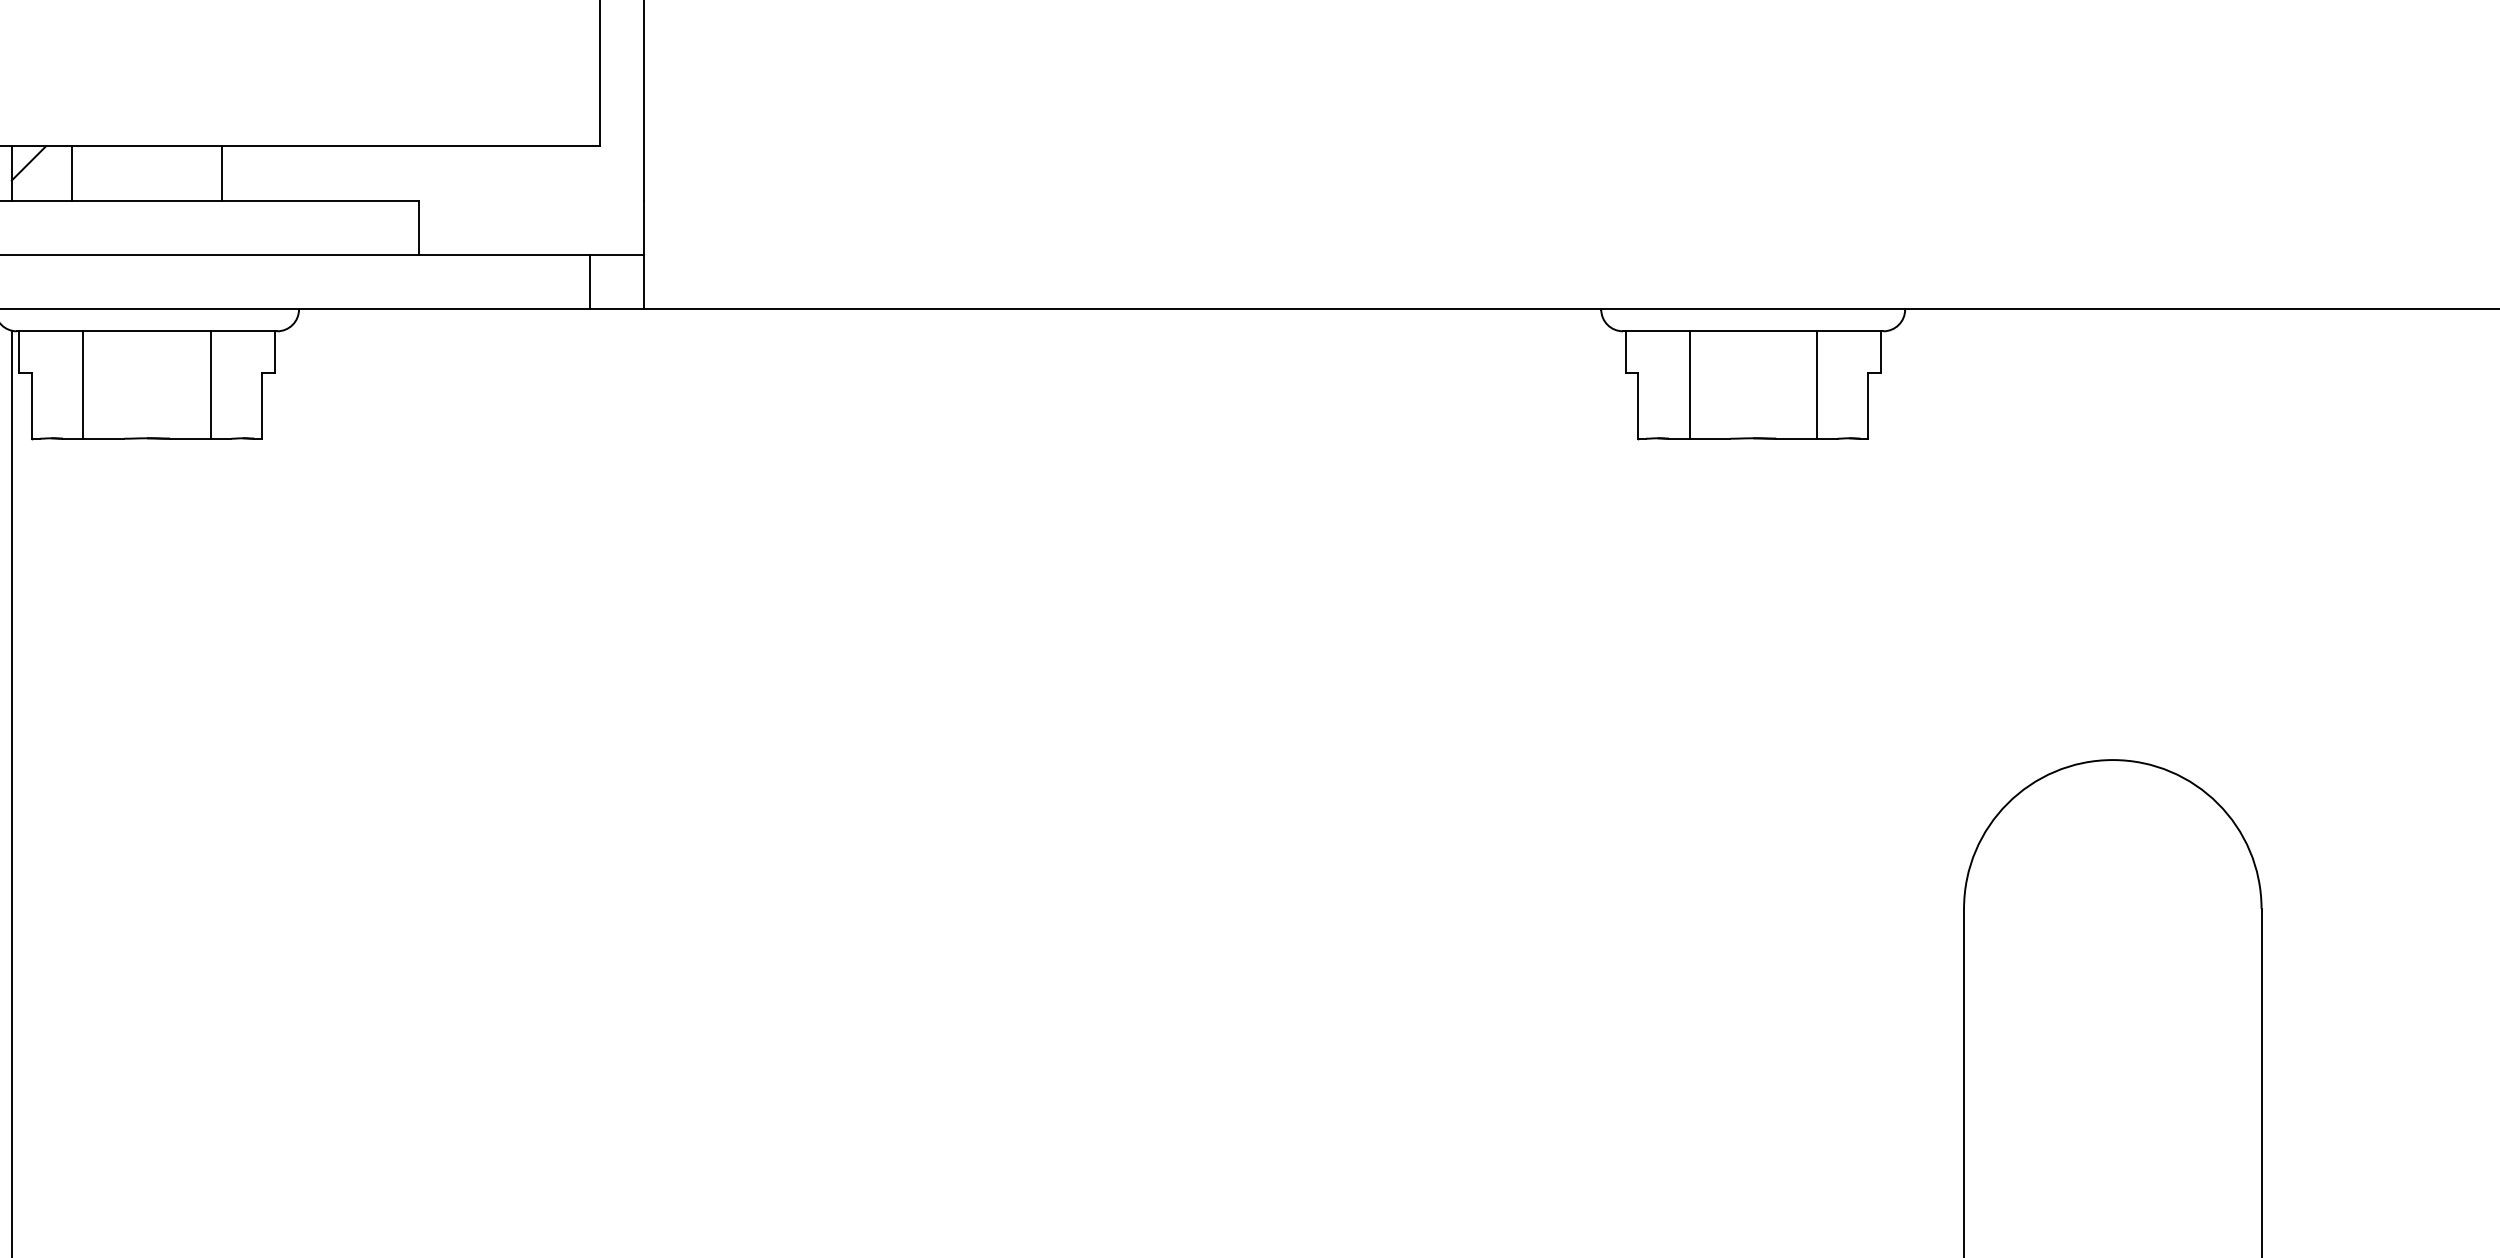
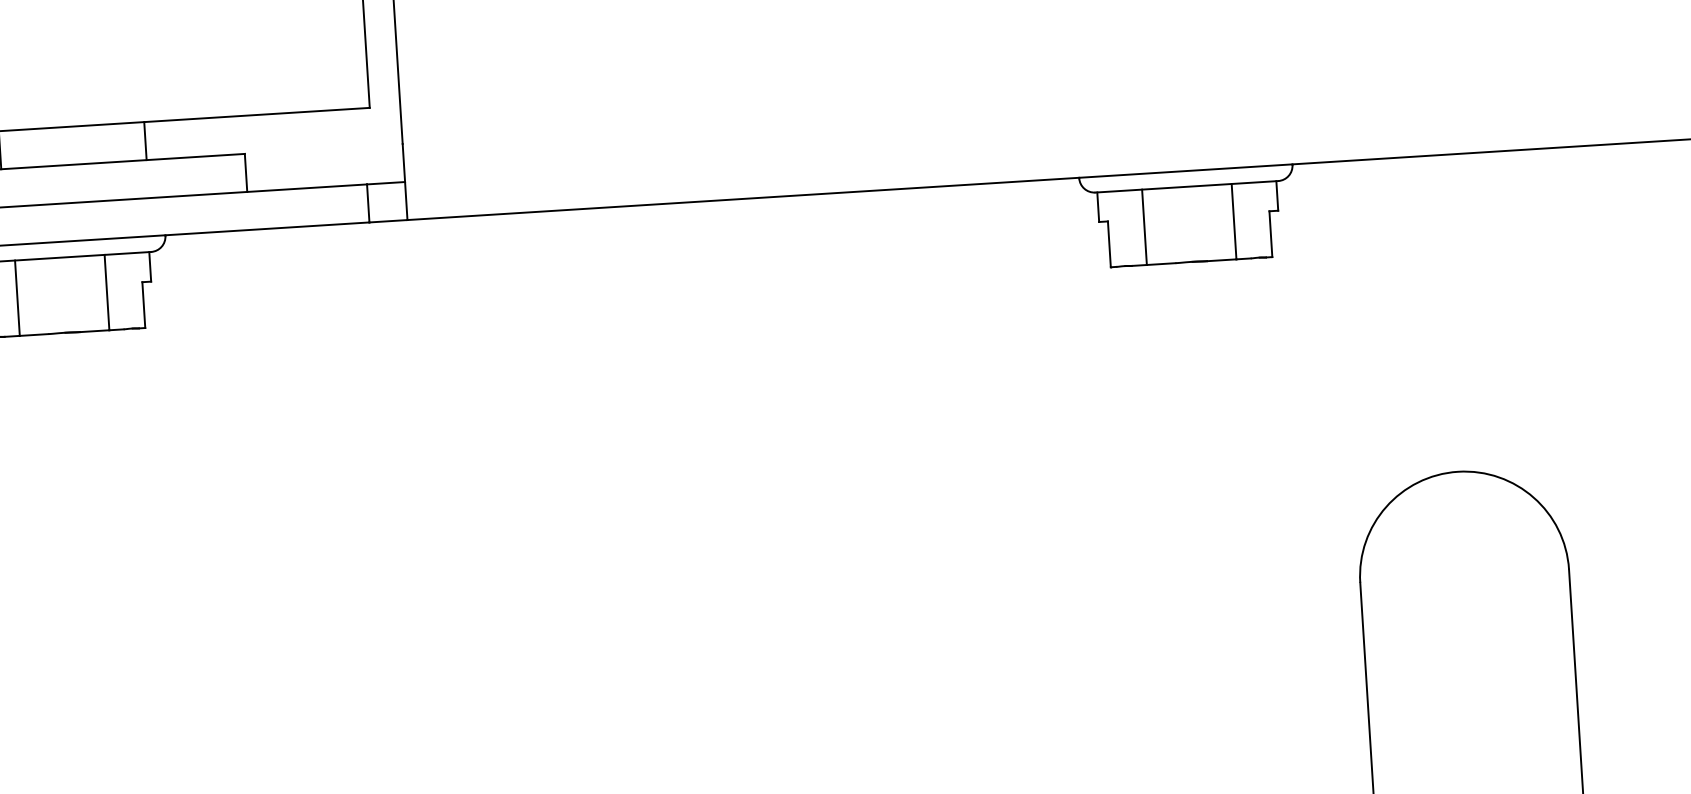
line: (222, 173) -> (145, 141), moved

